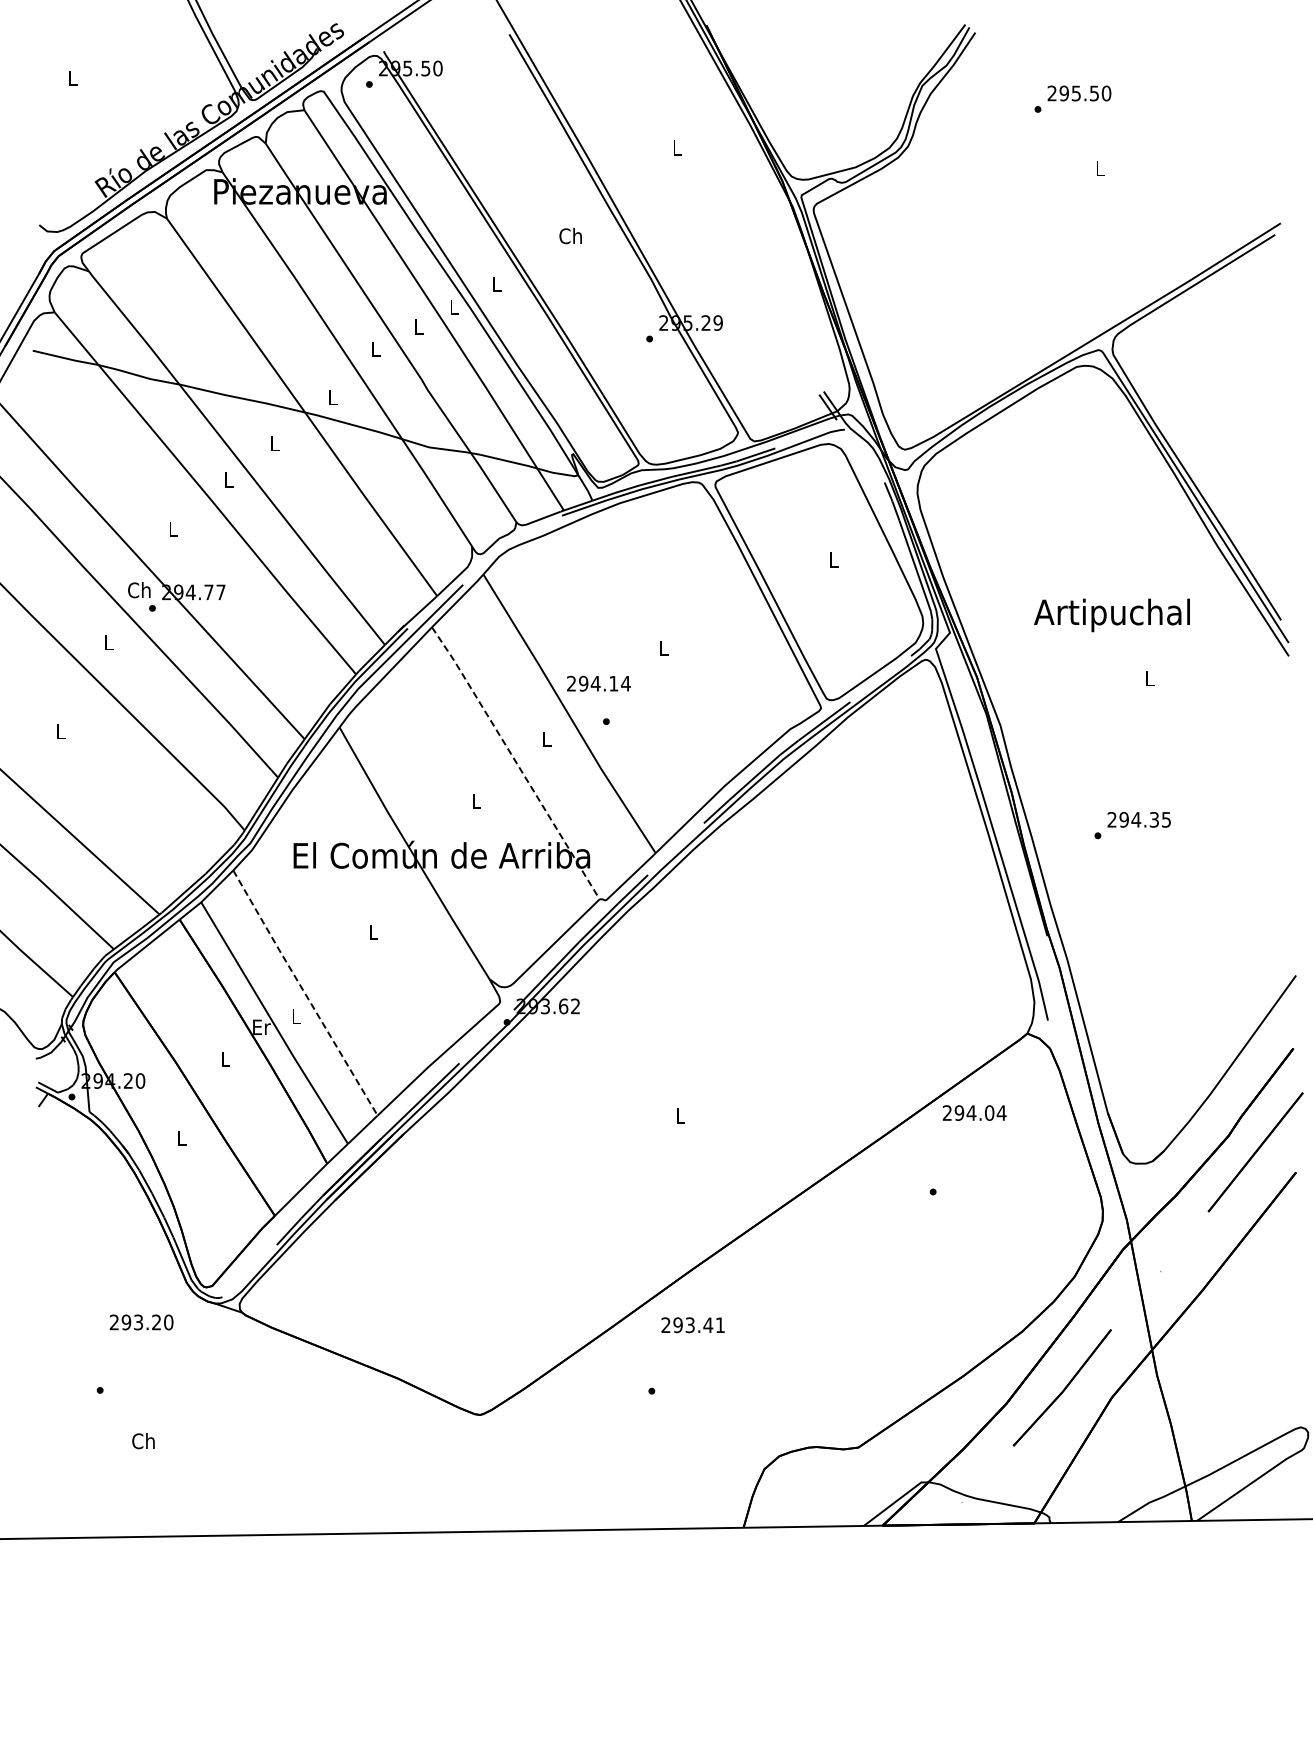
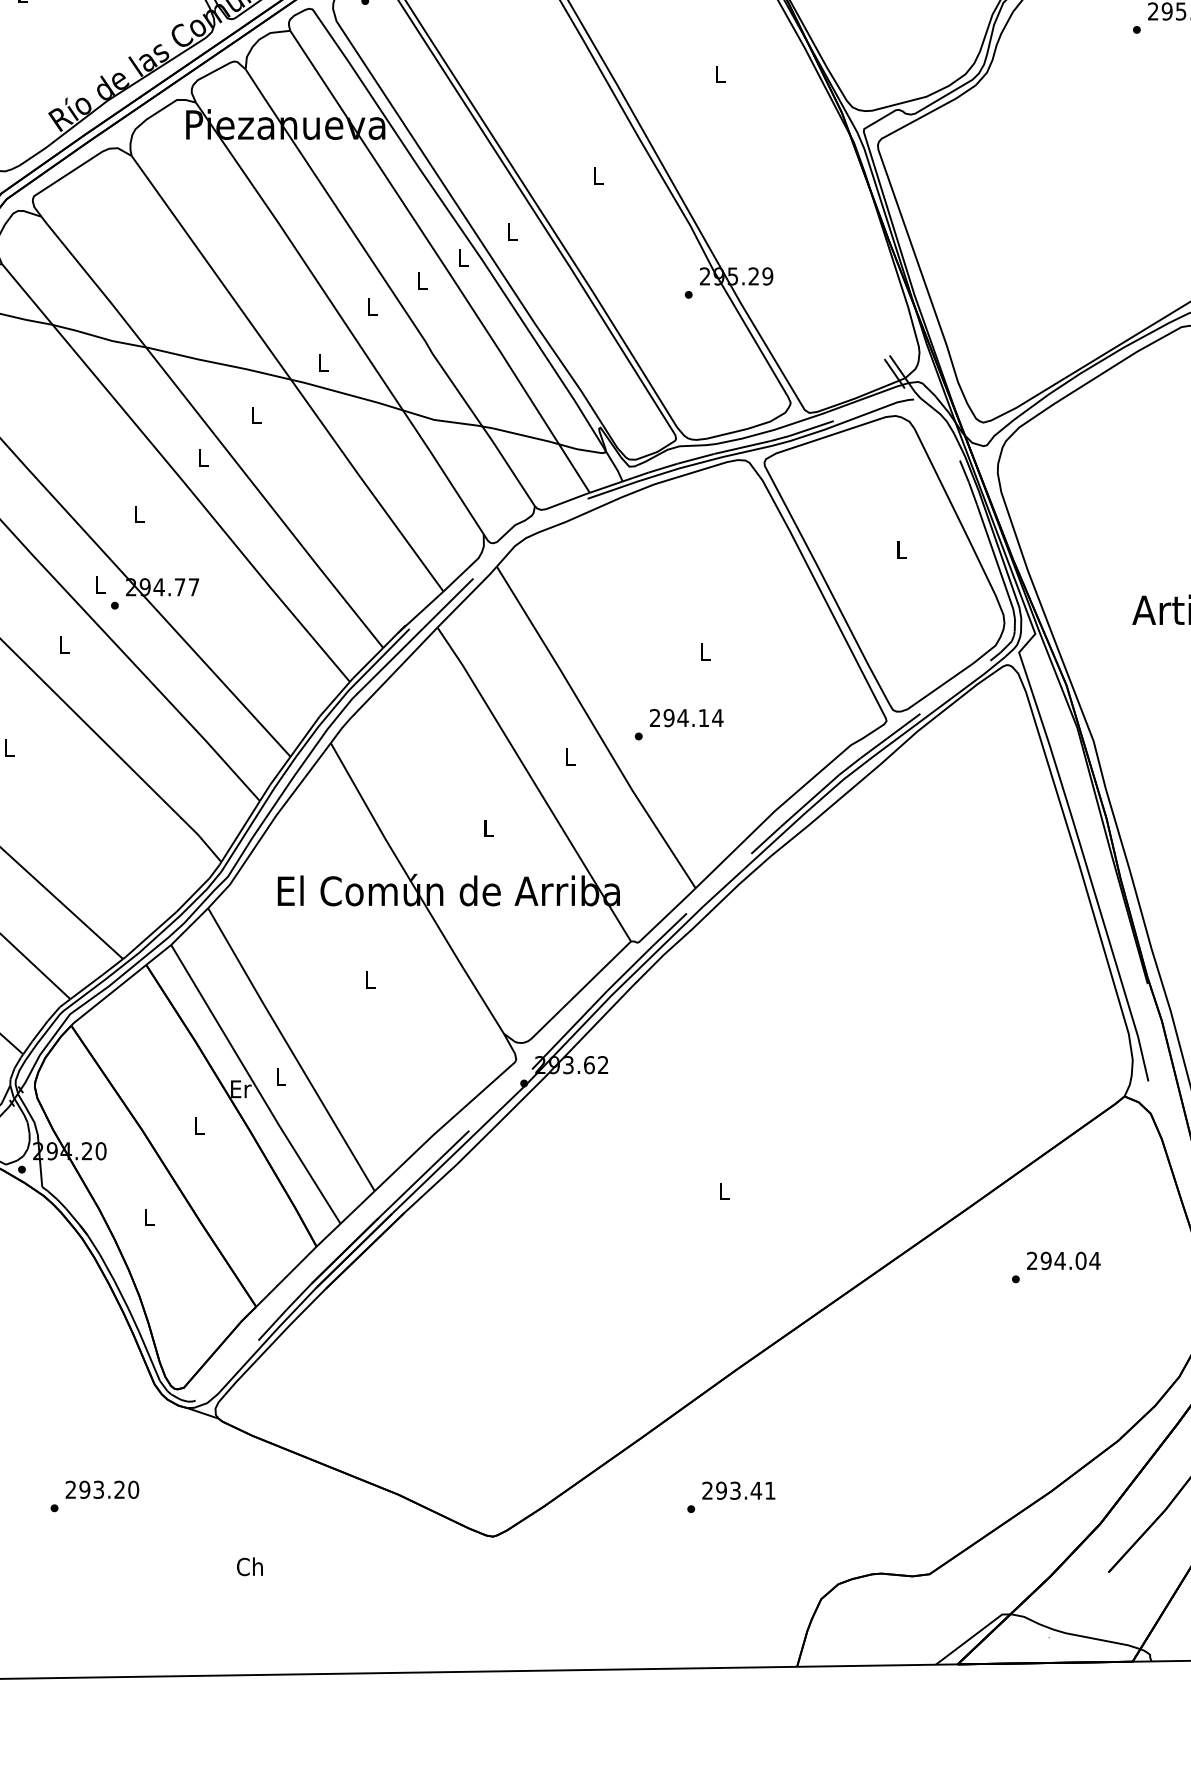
text: (570, 236) -> (597, 176), Ch -> L
text: (139, 590) -> (99, 585), Ch -> L
text: (598, 683) -> (686, 717), moved
line: (516, 762) -> (535, 783), dashed -> solid
line: (304, 992) -> (290, 1049), dashed -> solid
text: (974, 1112) -> (1063, 1260), moved
text: (141, 1322) -> (102, 1489), moved
text: (692, 1325) -> (738, 1491), moved
text: (143, 1441) -> (249, 1567), moved

